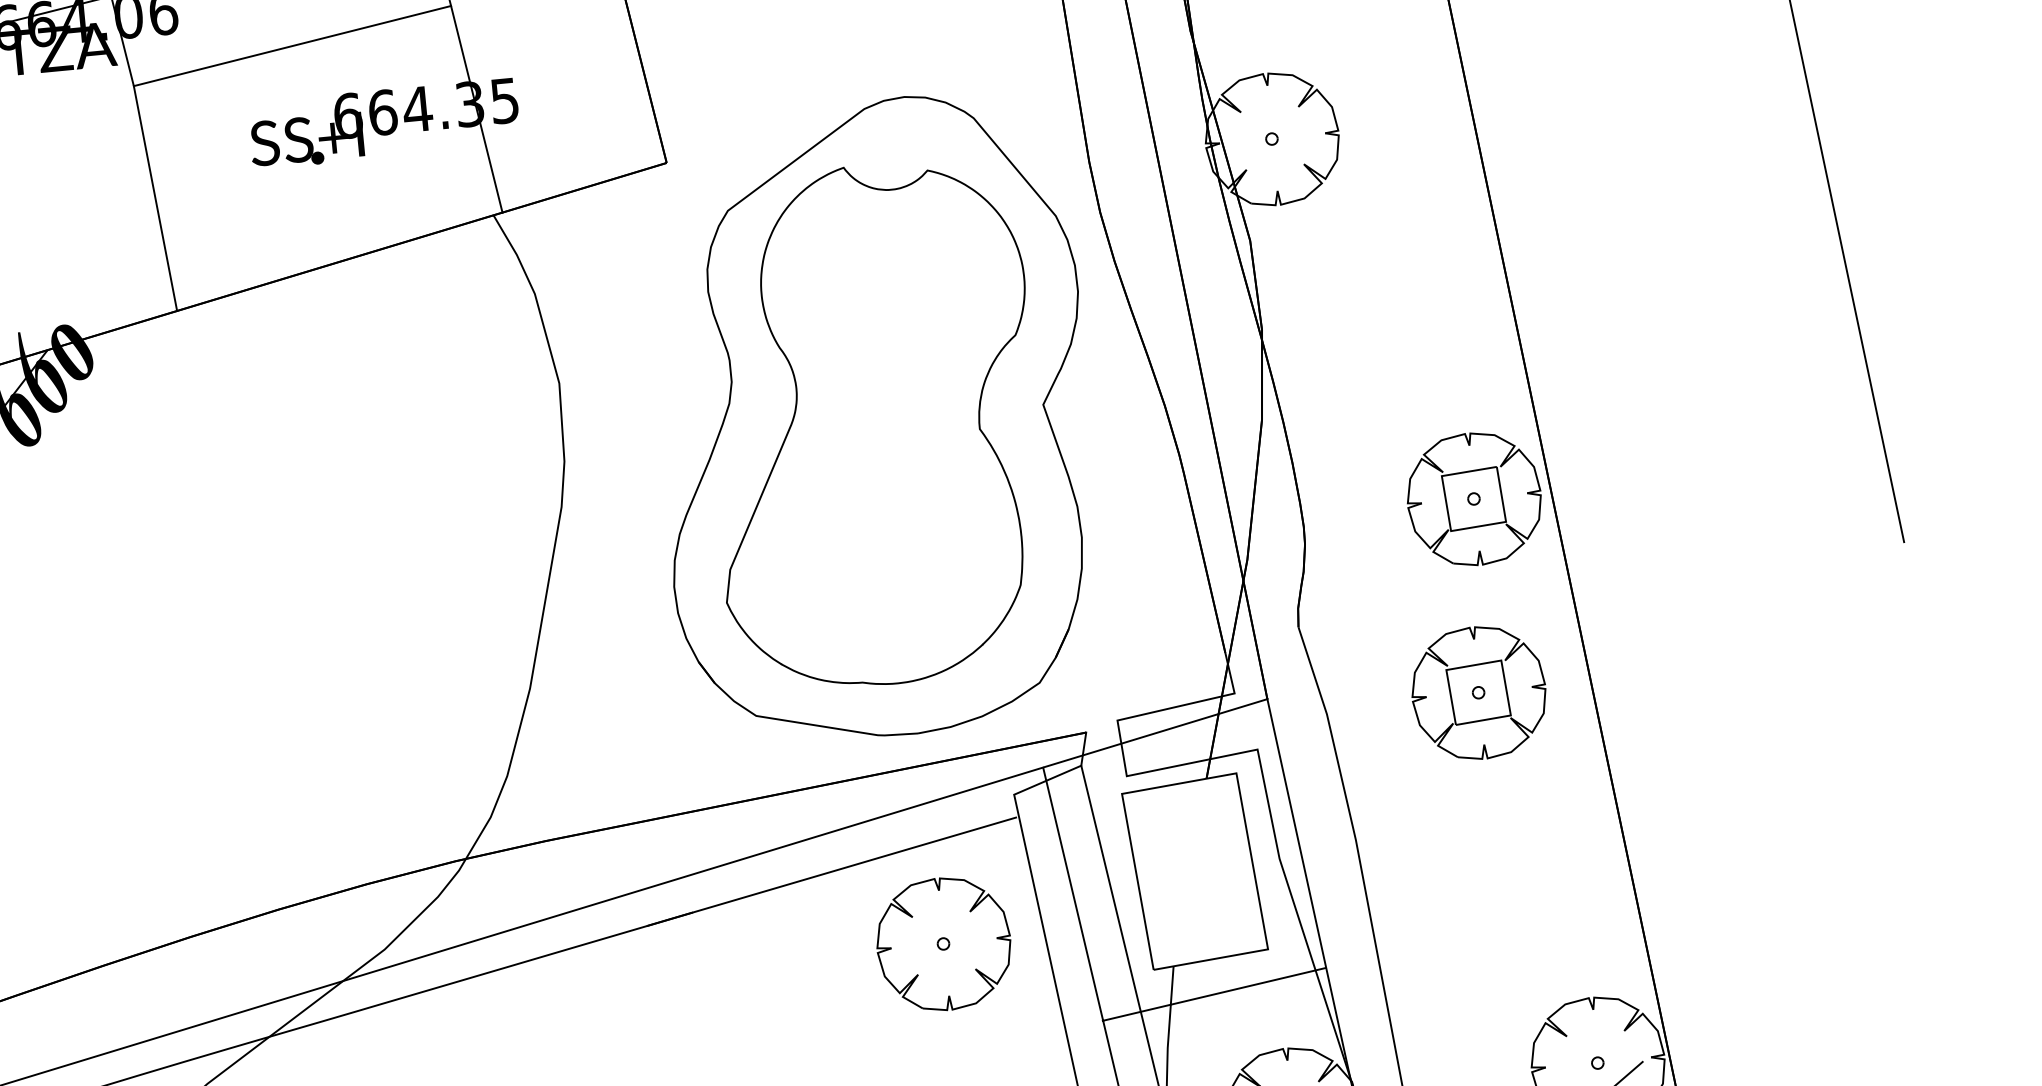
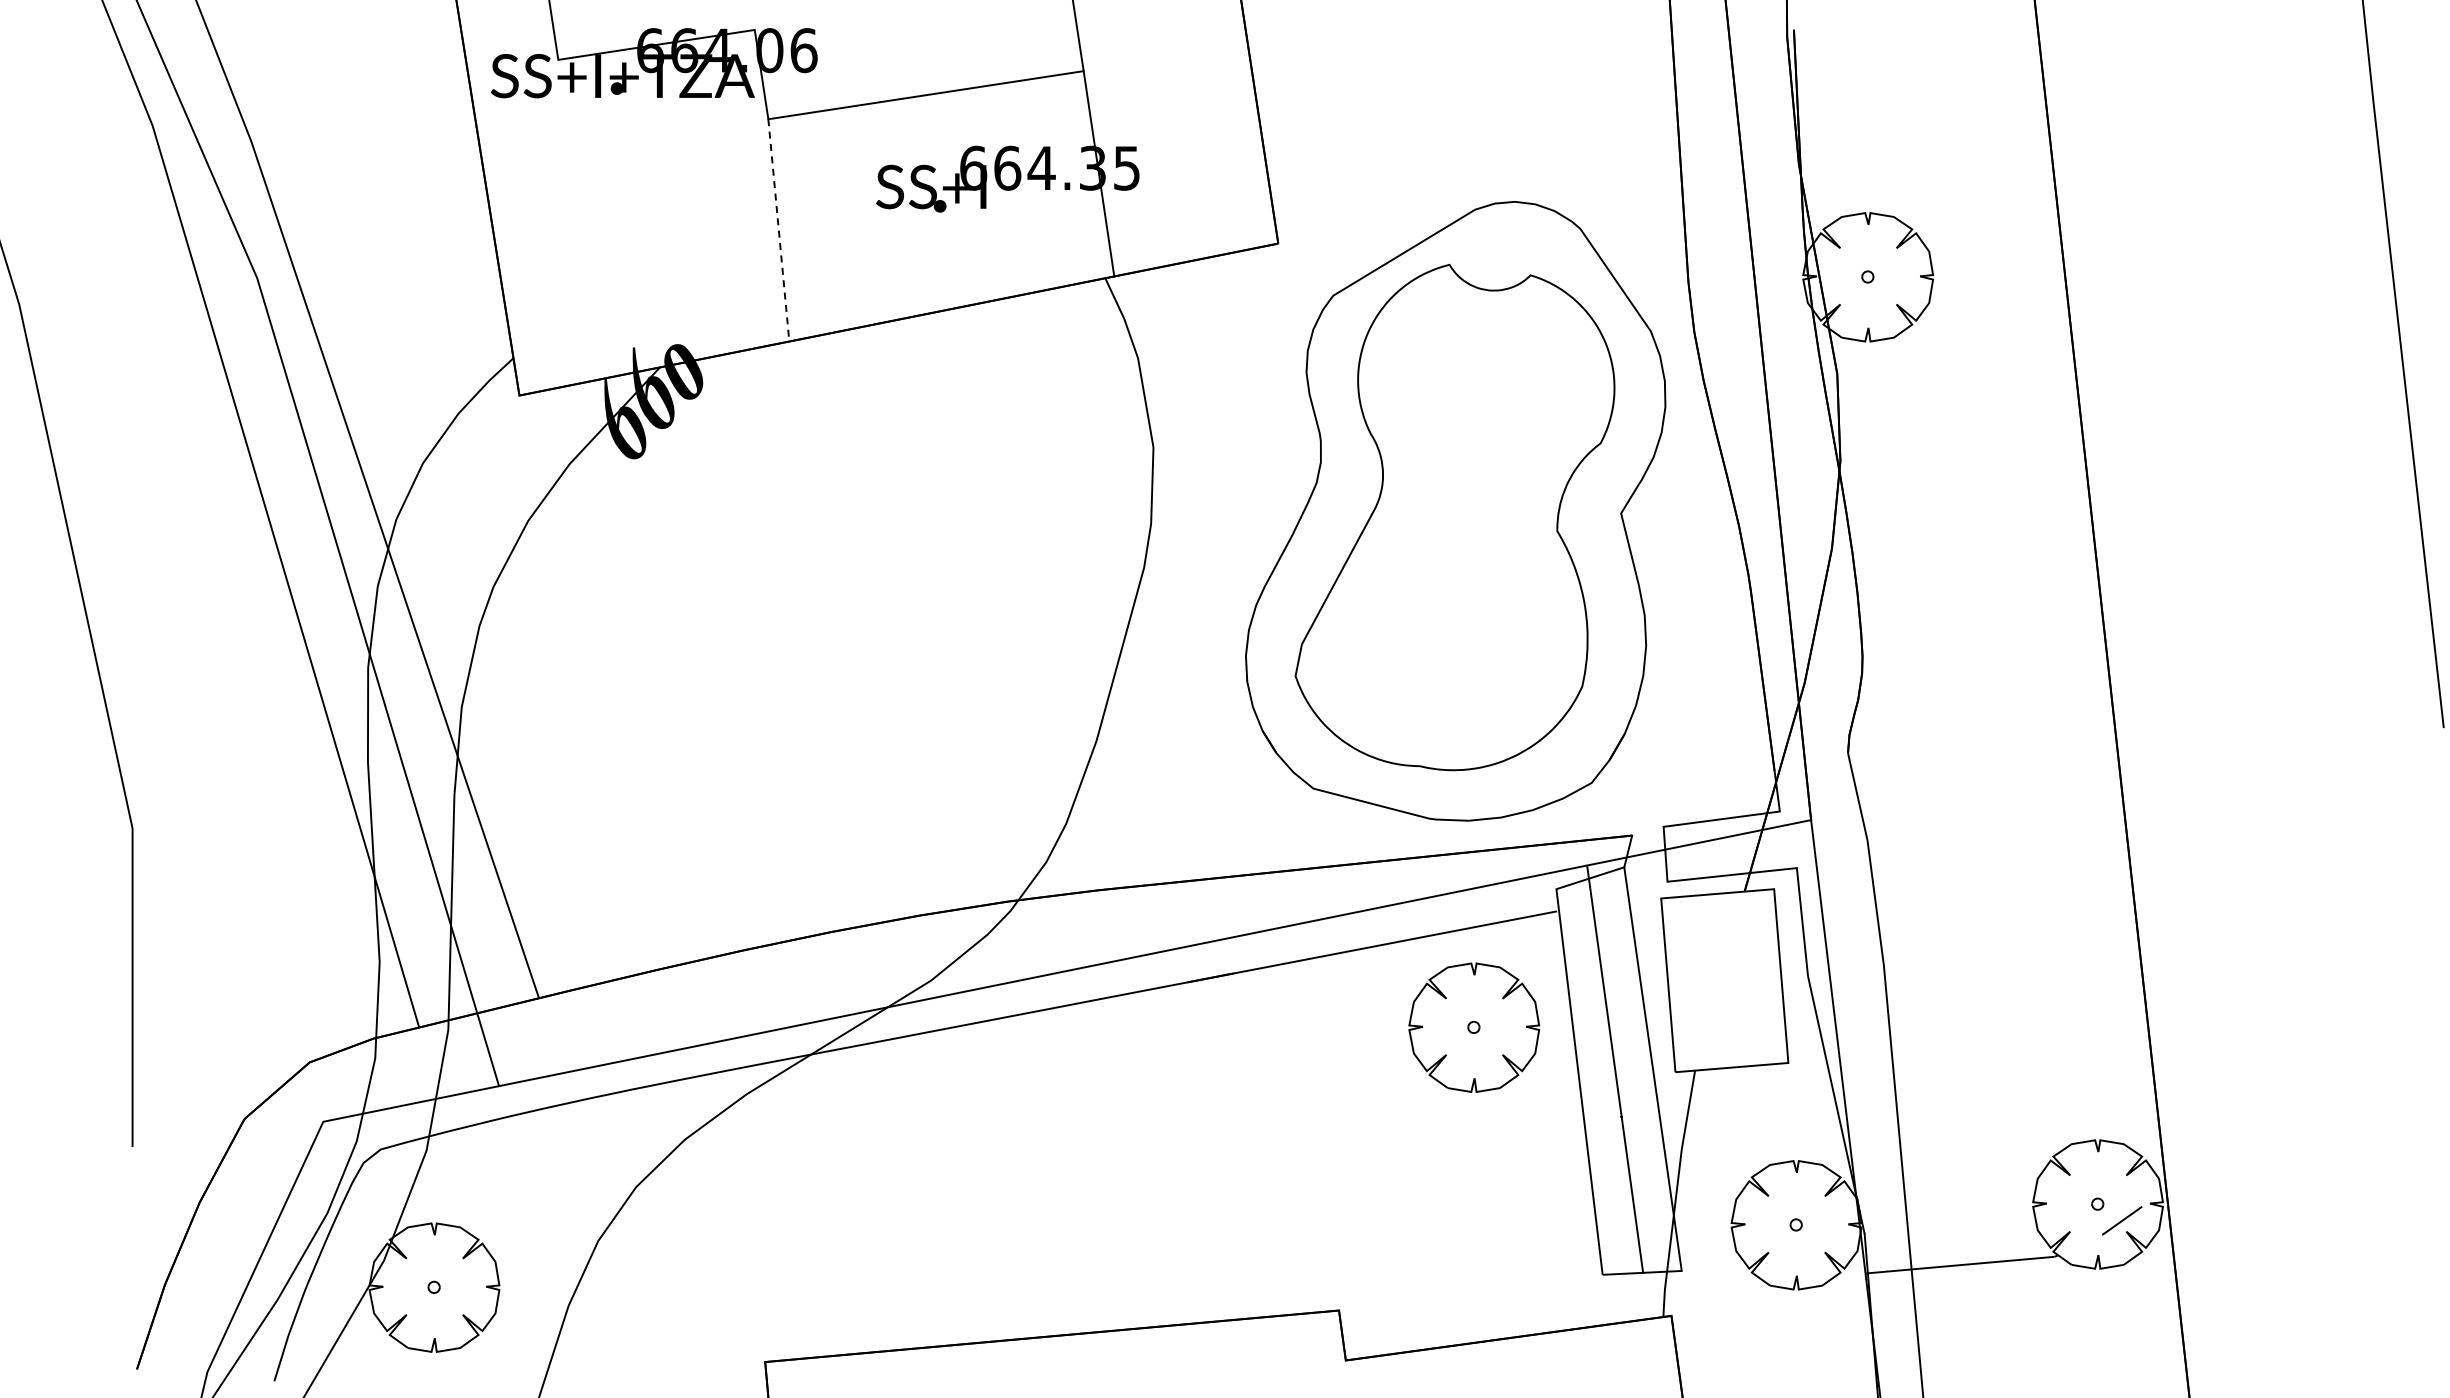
line: (155, 198) -> (778, 230), solid -> dashed
part: (1474, 499) -> (2030, 645), removed
part: (1478, 692) -> (2016, 833), removed
line: (1213, 994) -> (1731, 1101), removed

